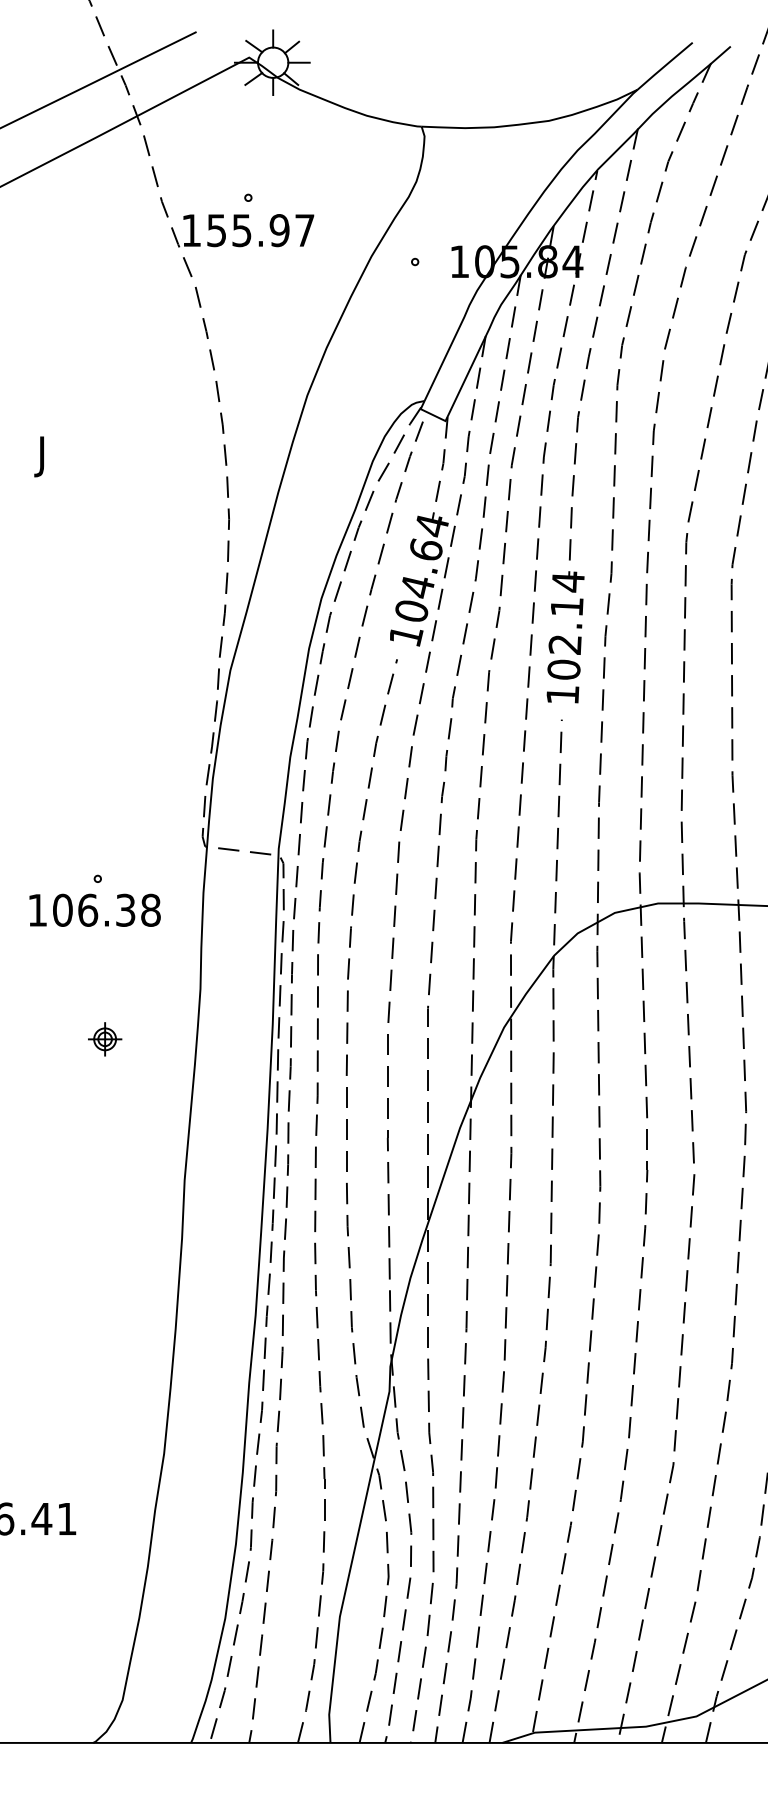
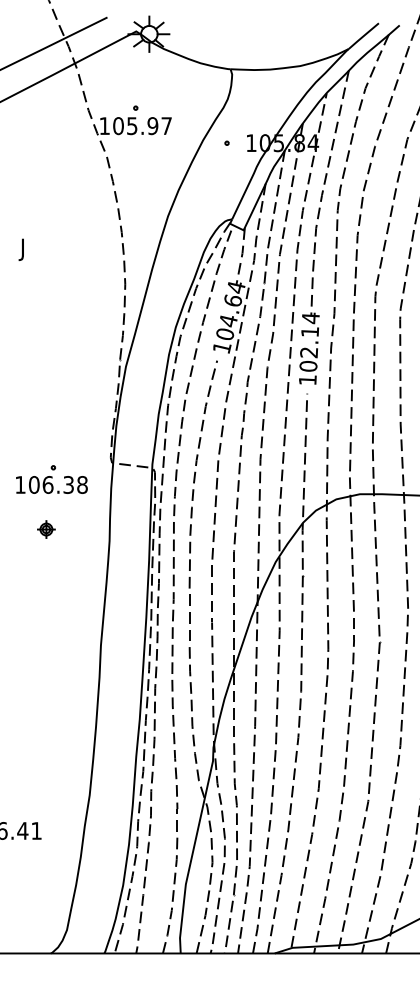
text: (216, 231) -> (118, 126), 155.97 -> 105.97
part: (94, 900) -> (51, 479), moved
part: (105, 1039) -> (46, 529), moved

